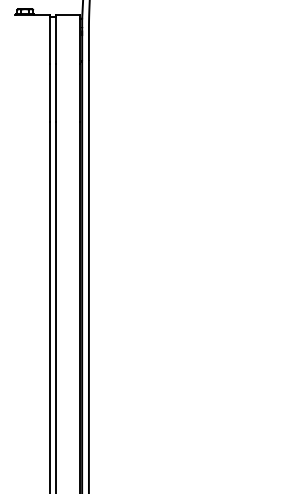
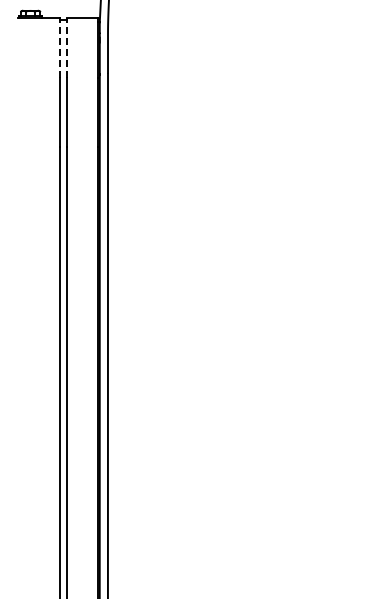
line: (49, 40) -> (60, 48), solid -> dashed
line: (55, 40) -> (67, 48), solid -> dashed

